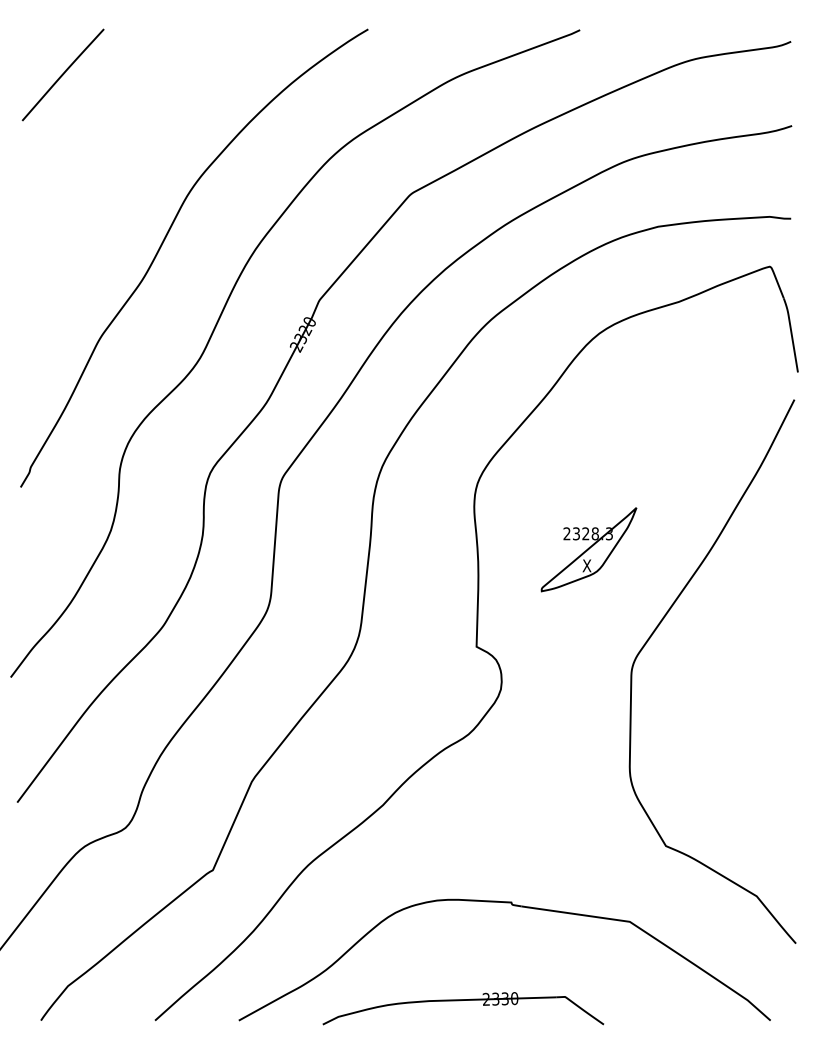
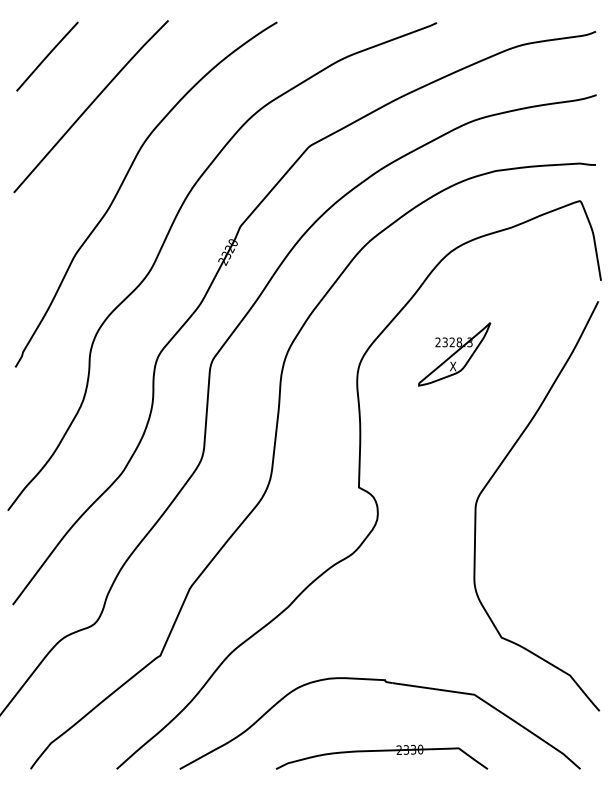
curve: (120, 141) -> (90, 106), added
part: (588, 549) -> (454, 354), moved
part: (462, 1007) -> (381, 756), moved

